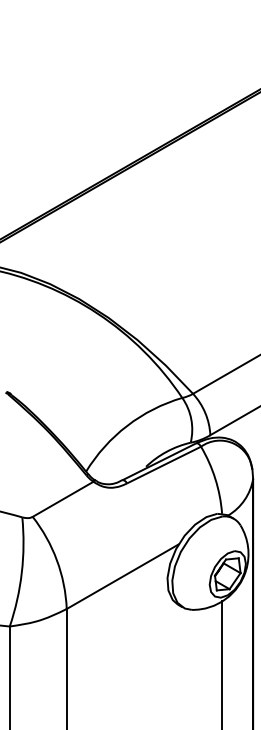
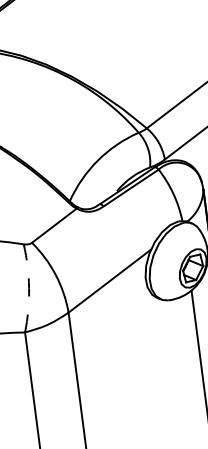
arc: (21, 572) -> (28, 288), solid -> dashed

